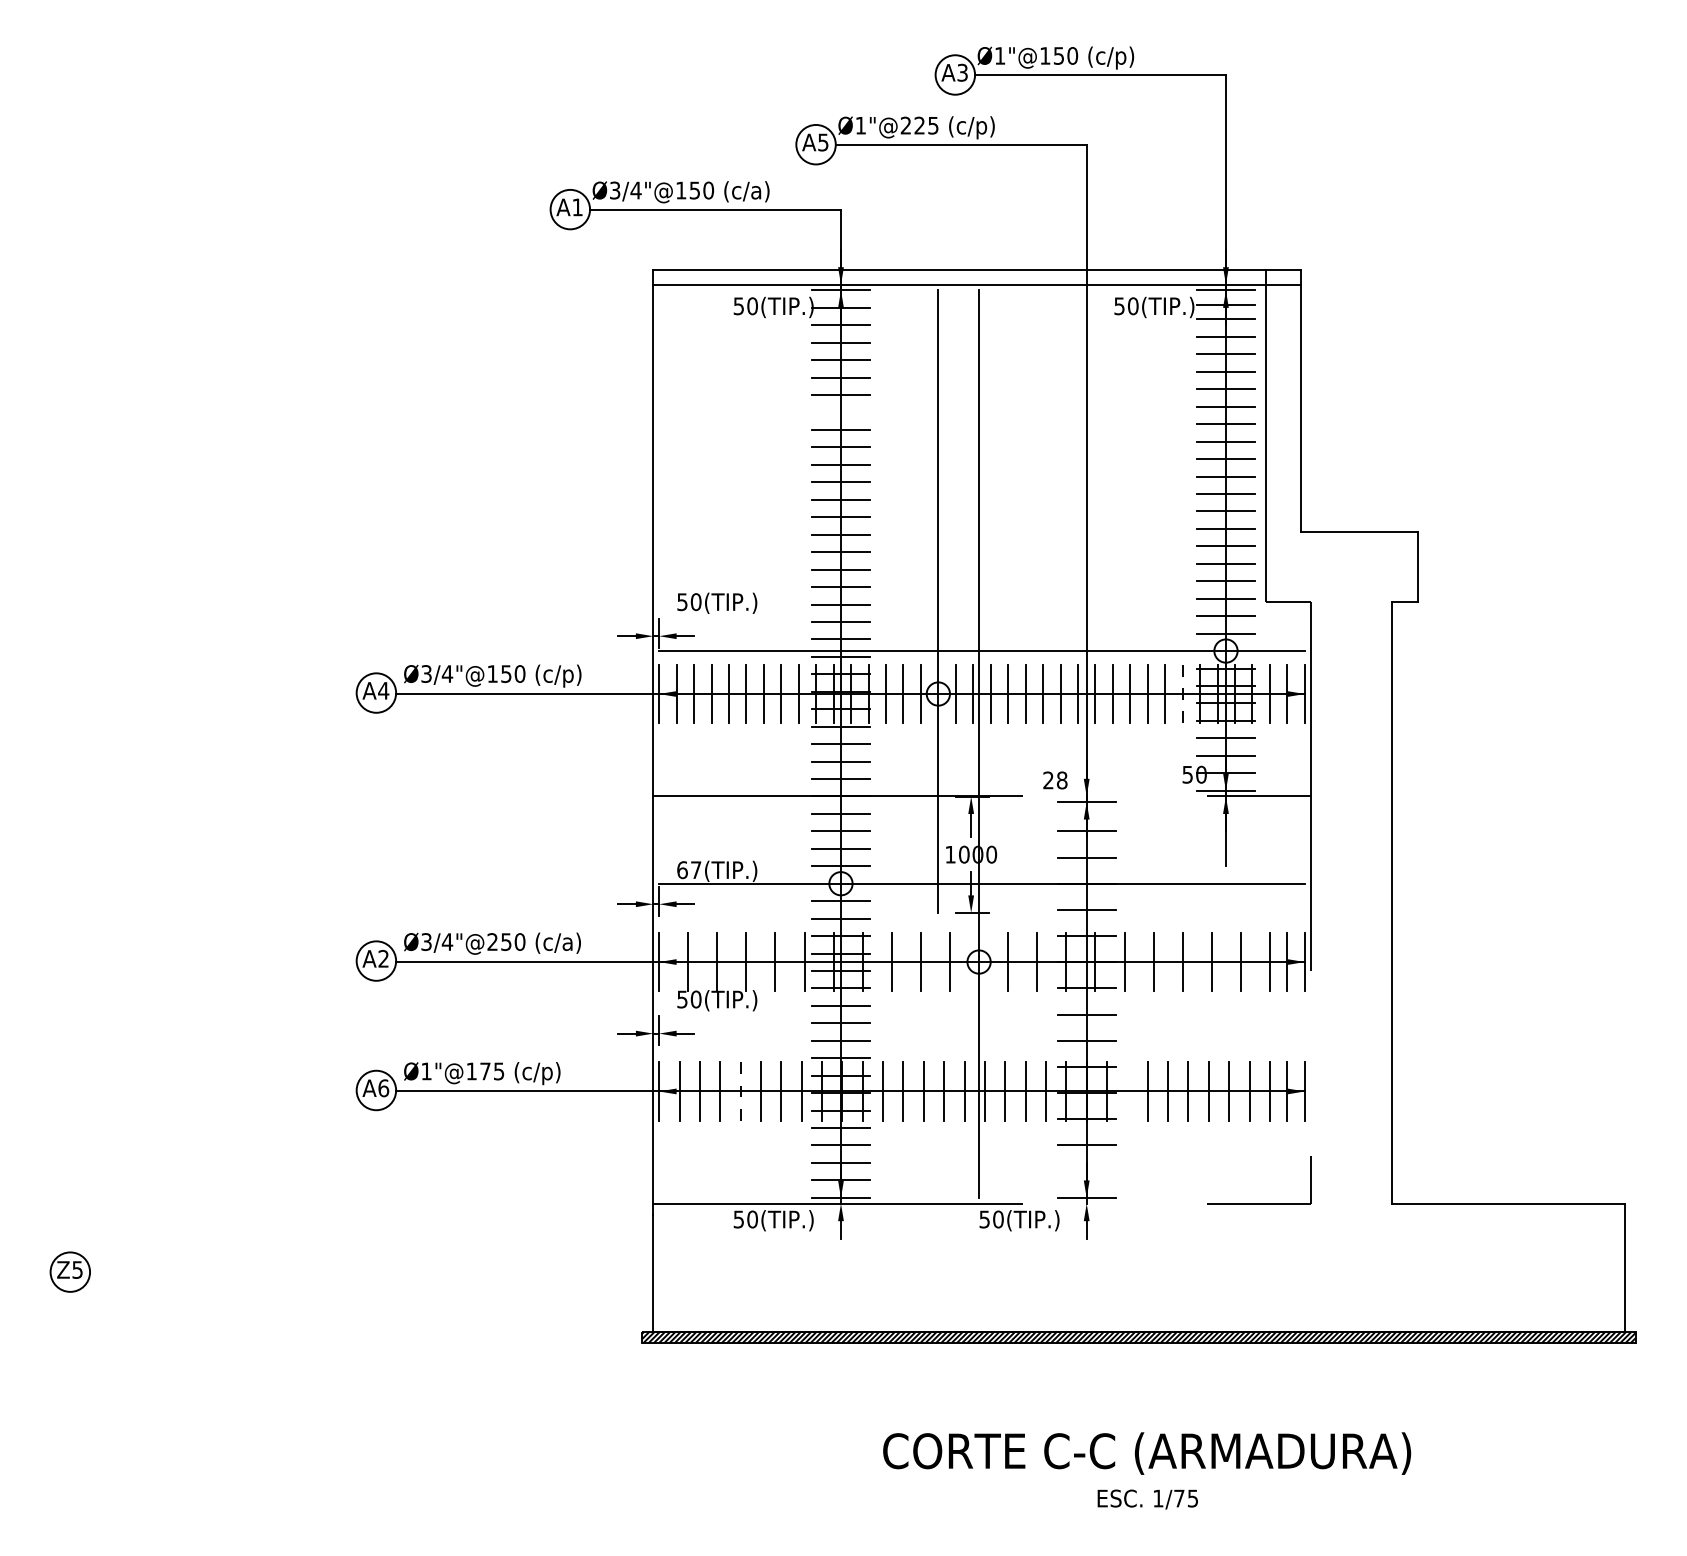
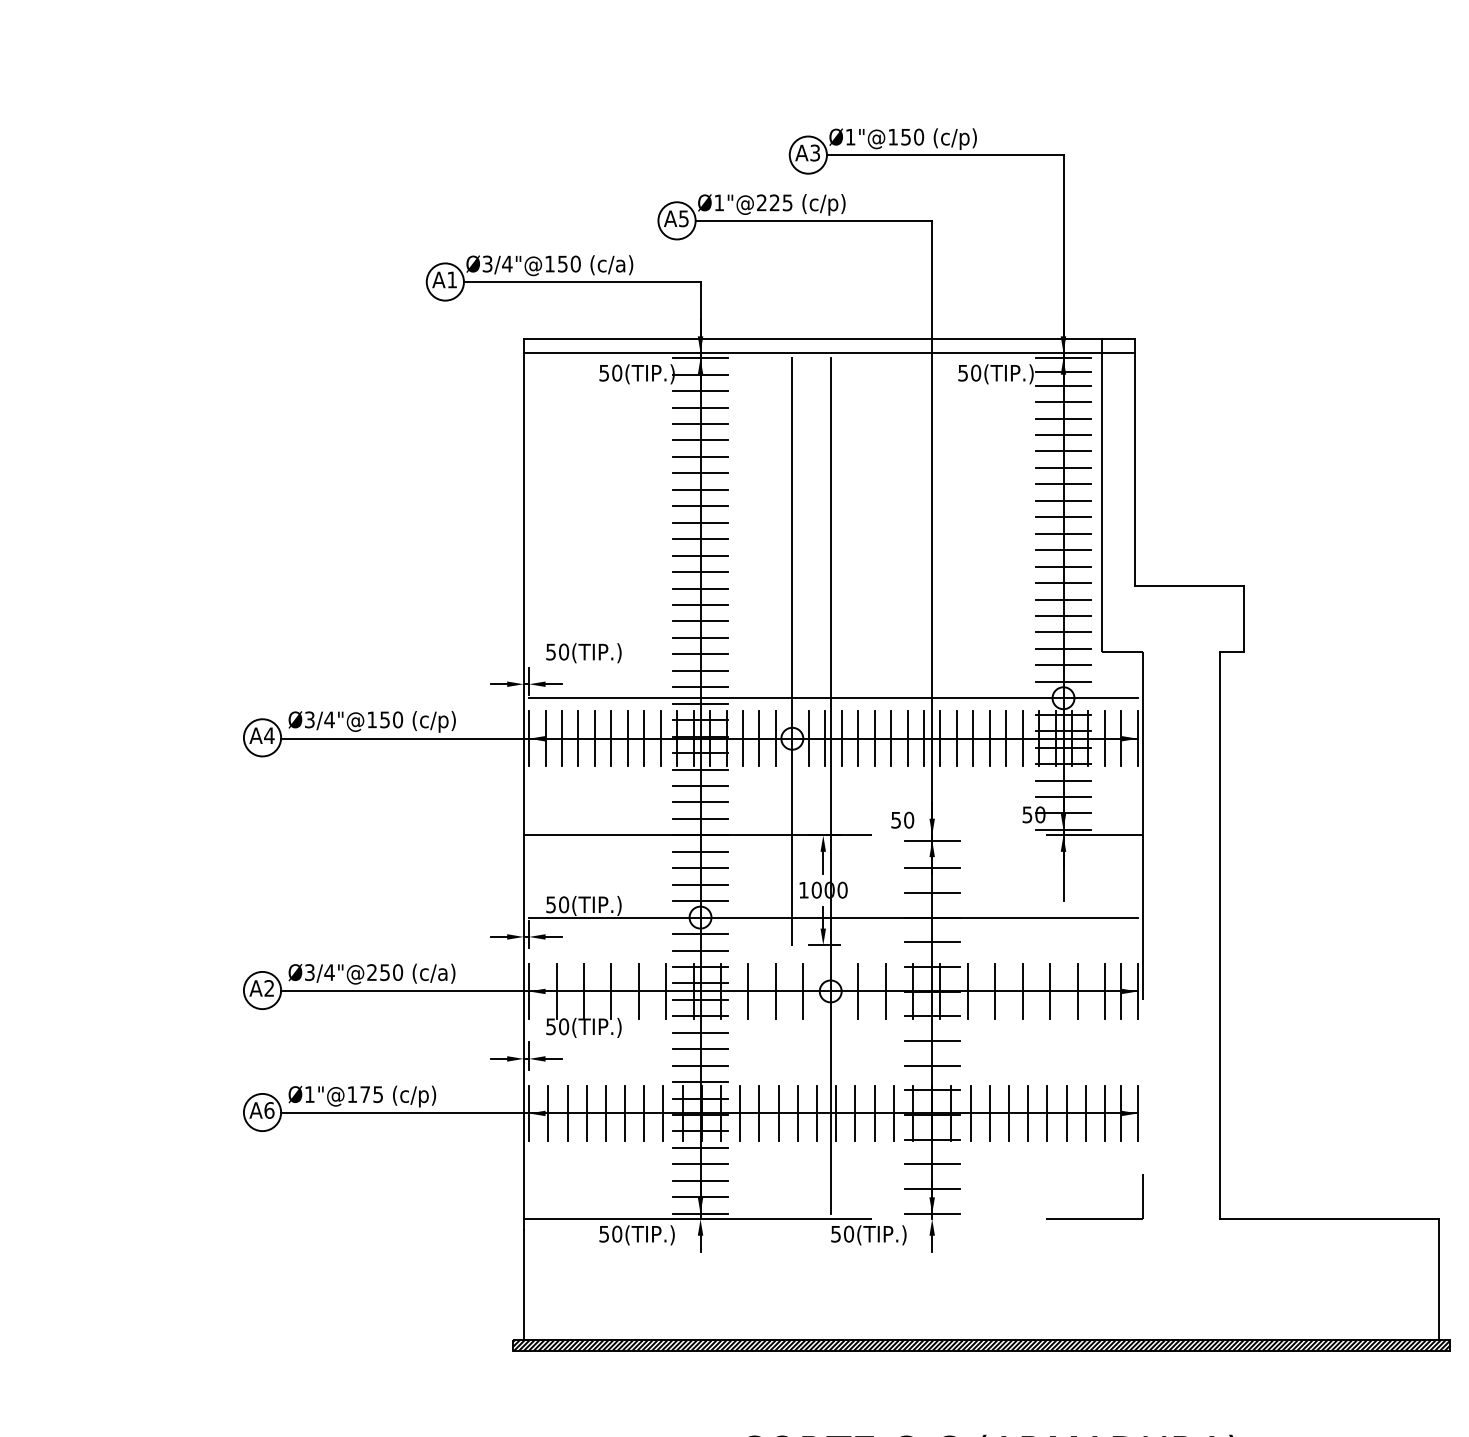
line: (840, 412) -> (700, 473), added
line: (1182, 694) -> (1022, 739), dashed -> solid
text: (1055, 780) -> (902, 820), 28 -> 50
text: (689, 870) -> (557, 905), 67(TIP.) -> 50(TIP.)
line: (740, 1091) -> (605, 1113), dashed -> solid
line: (1127, 1091) -> (970, 1113), added
line: (1086, 1171) -> (932, 1188), added

